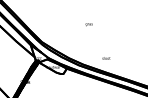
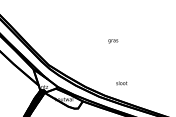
text: (106, 58) -> (121, 83), moved

